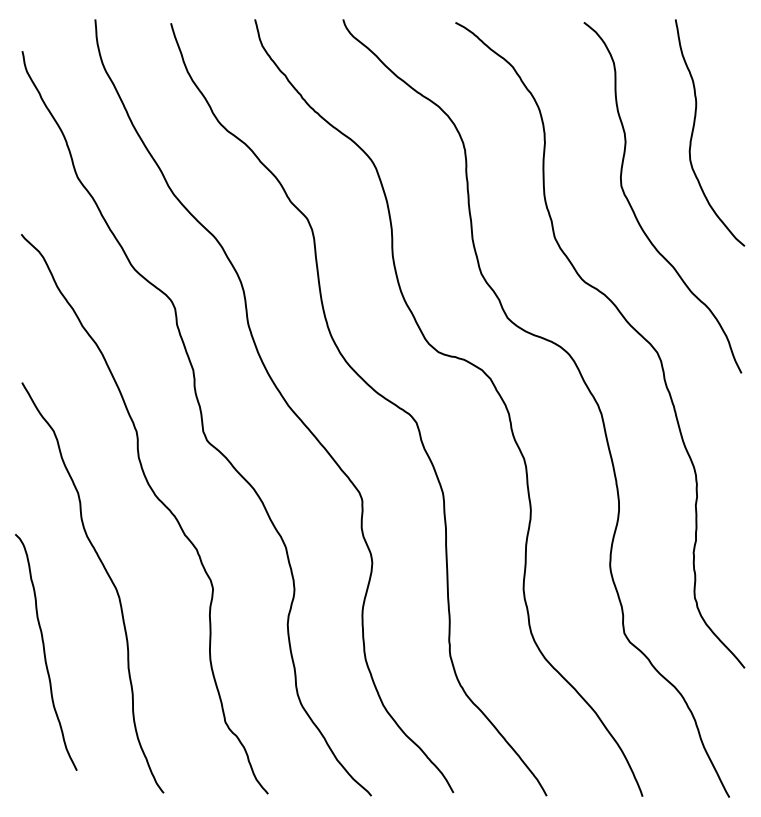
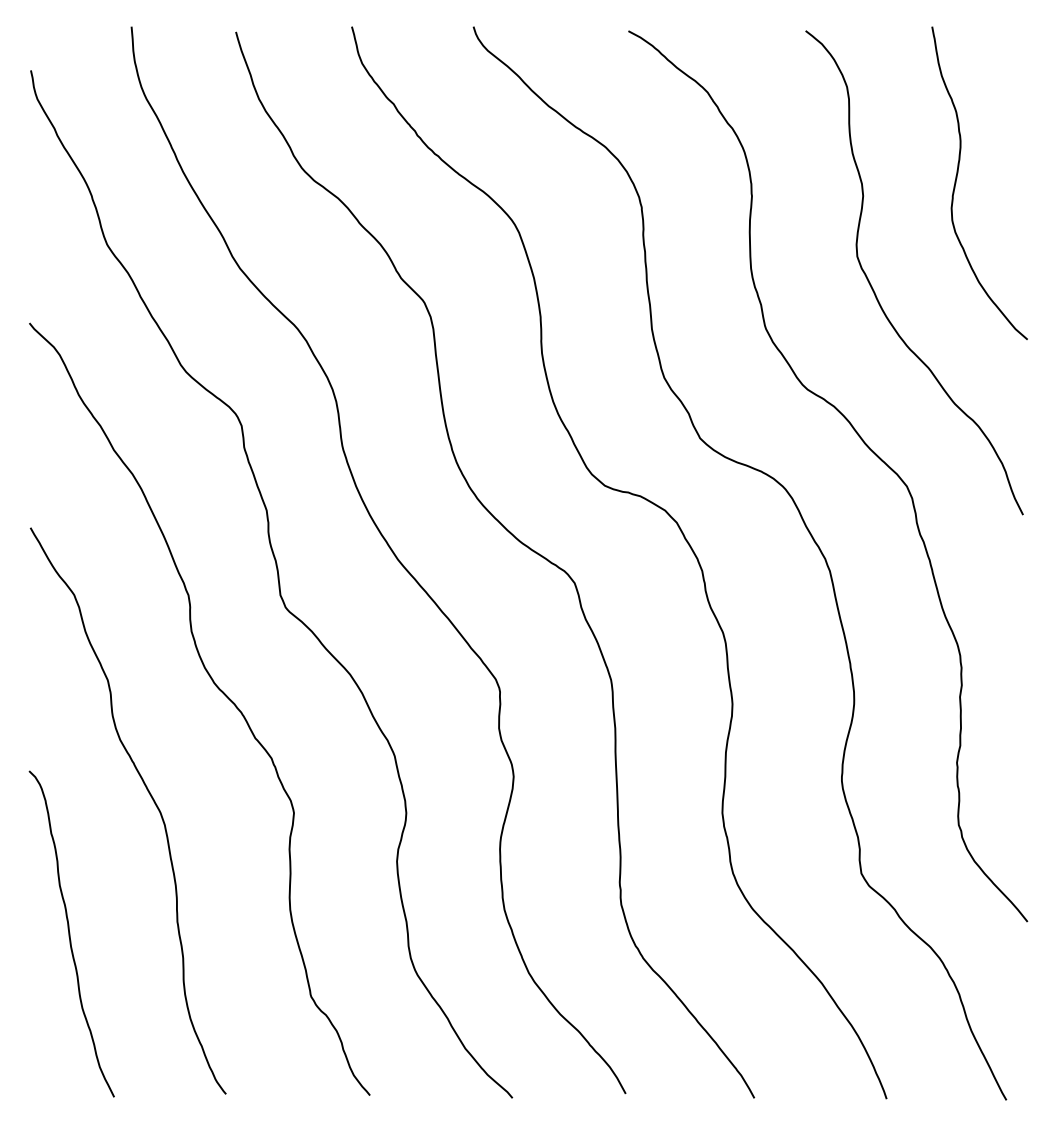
curve: (45, 652) -> (70, 933), moved

